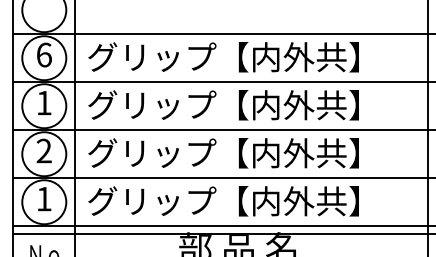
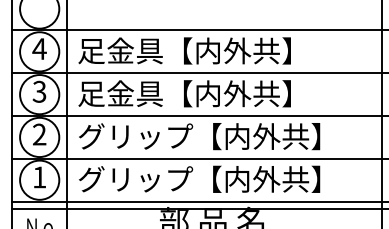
text: (44, 55) -> (39, 49), 6 -> 4
text: (223, 56) -> (199, 50), グリップ【内外共】 -> 足金具【内外共】
text: (44, 102) -> (39, 91), 1 -> 3
text: (223, 104) -> (199, 93), グリップ【内外共】 -> 足金具【内外共】

